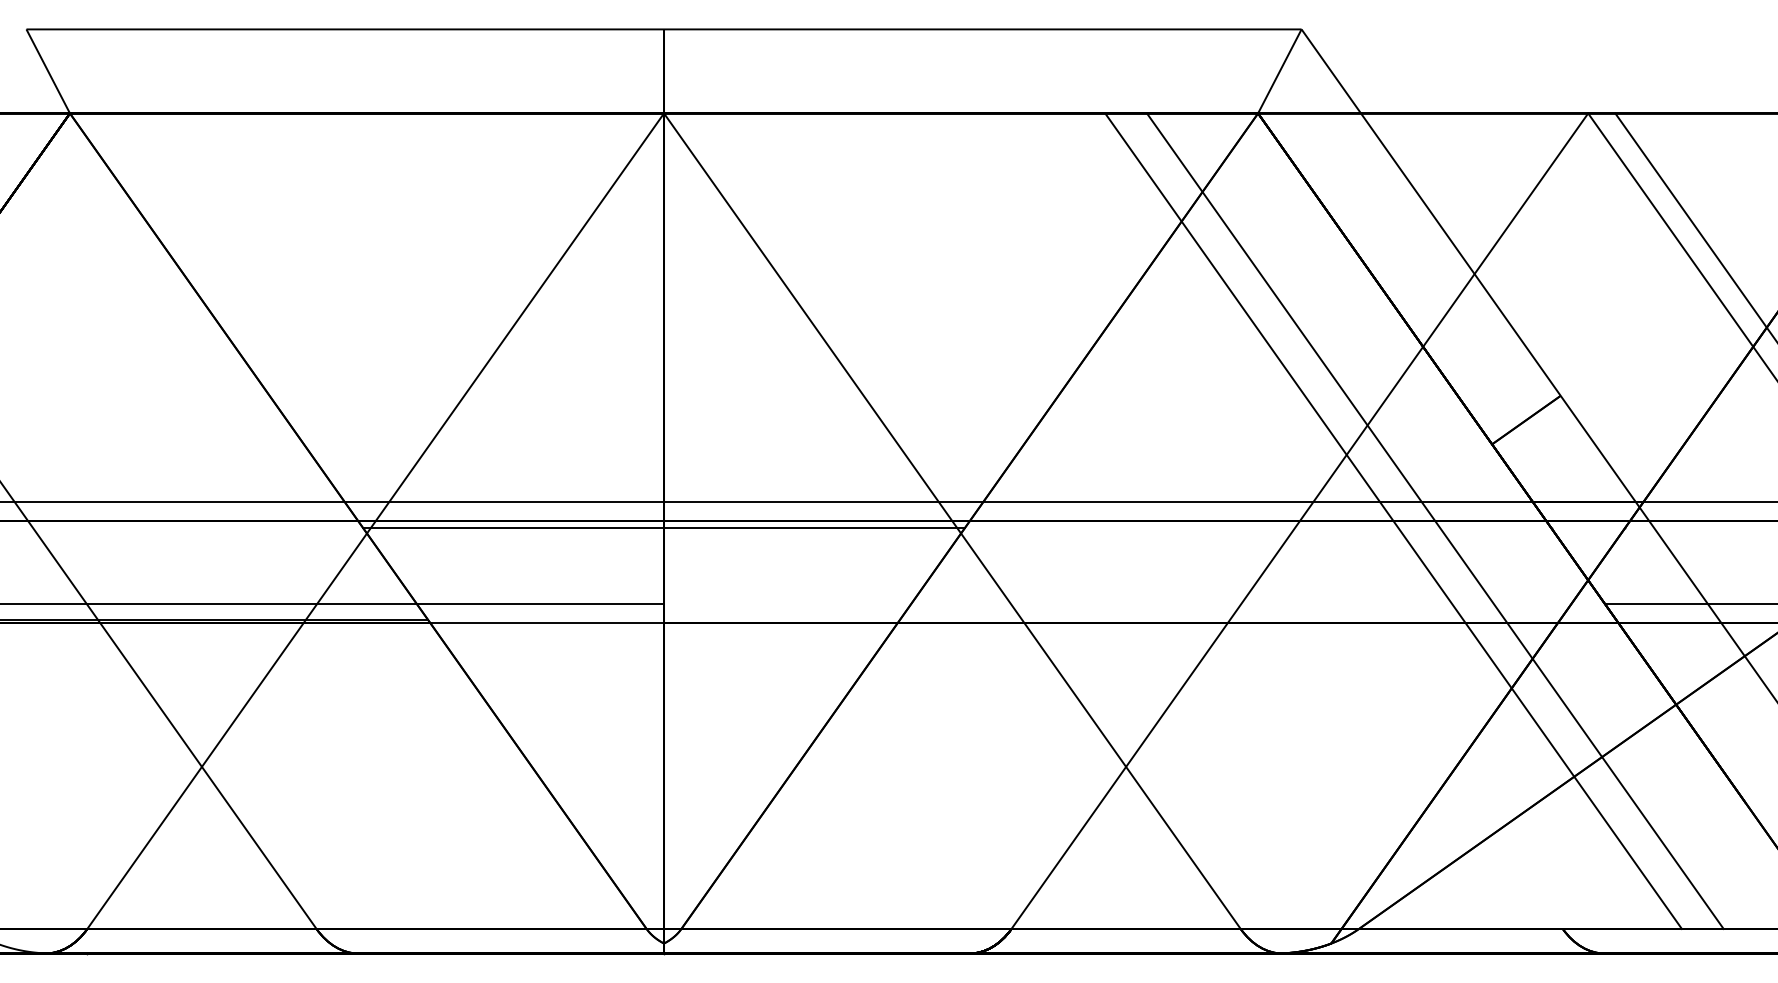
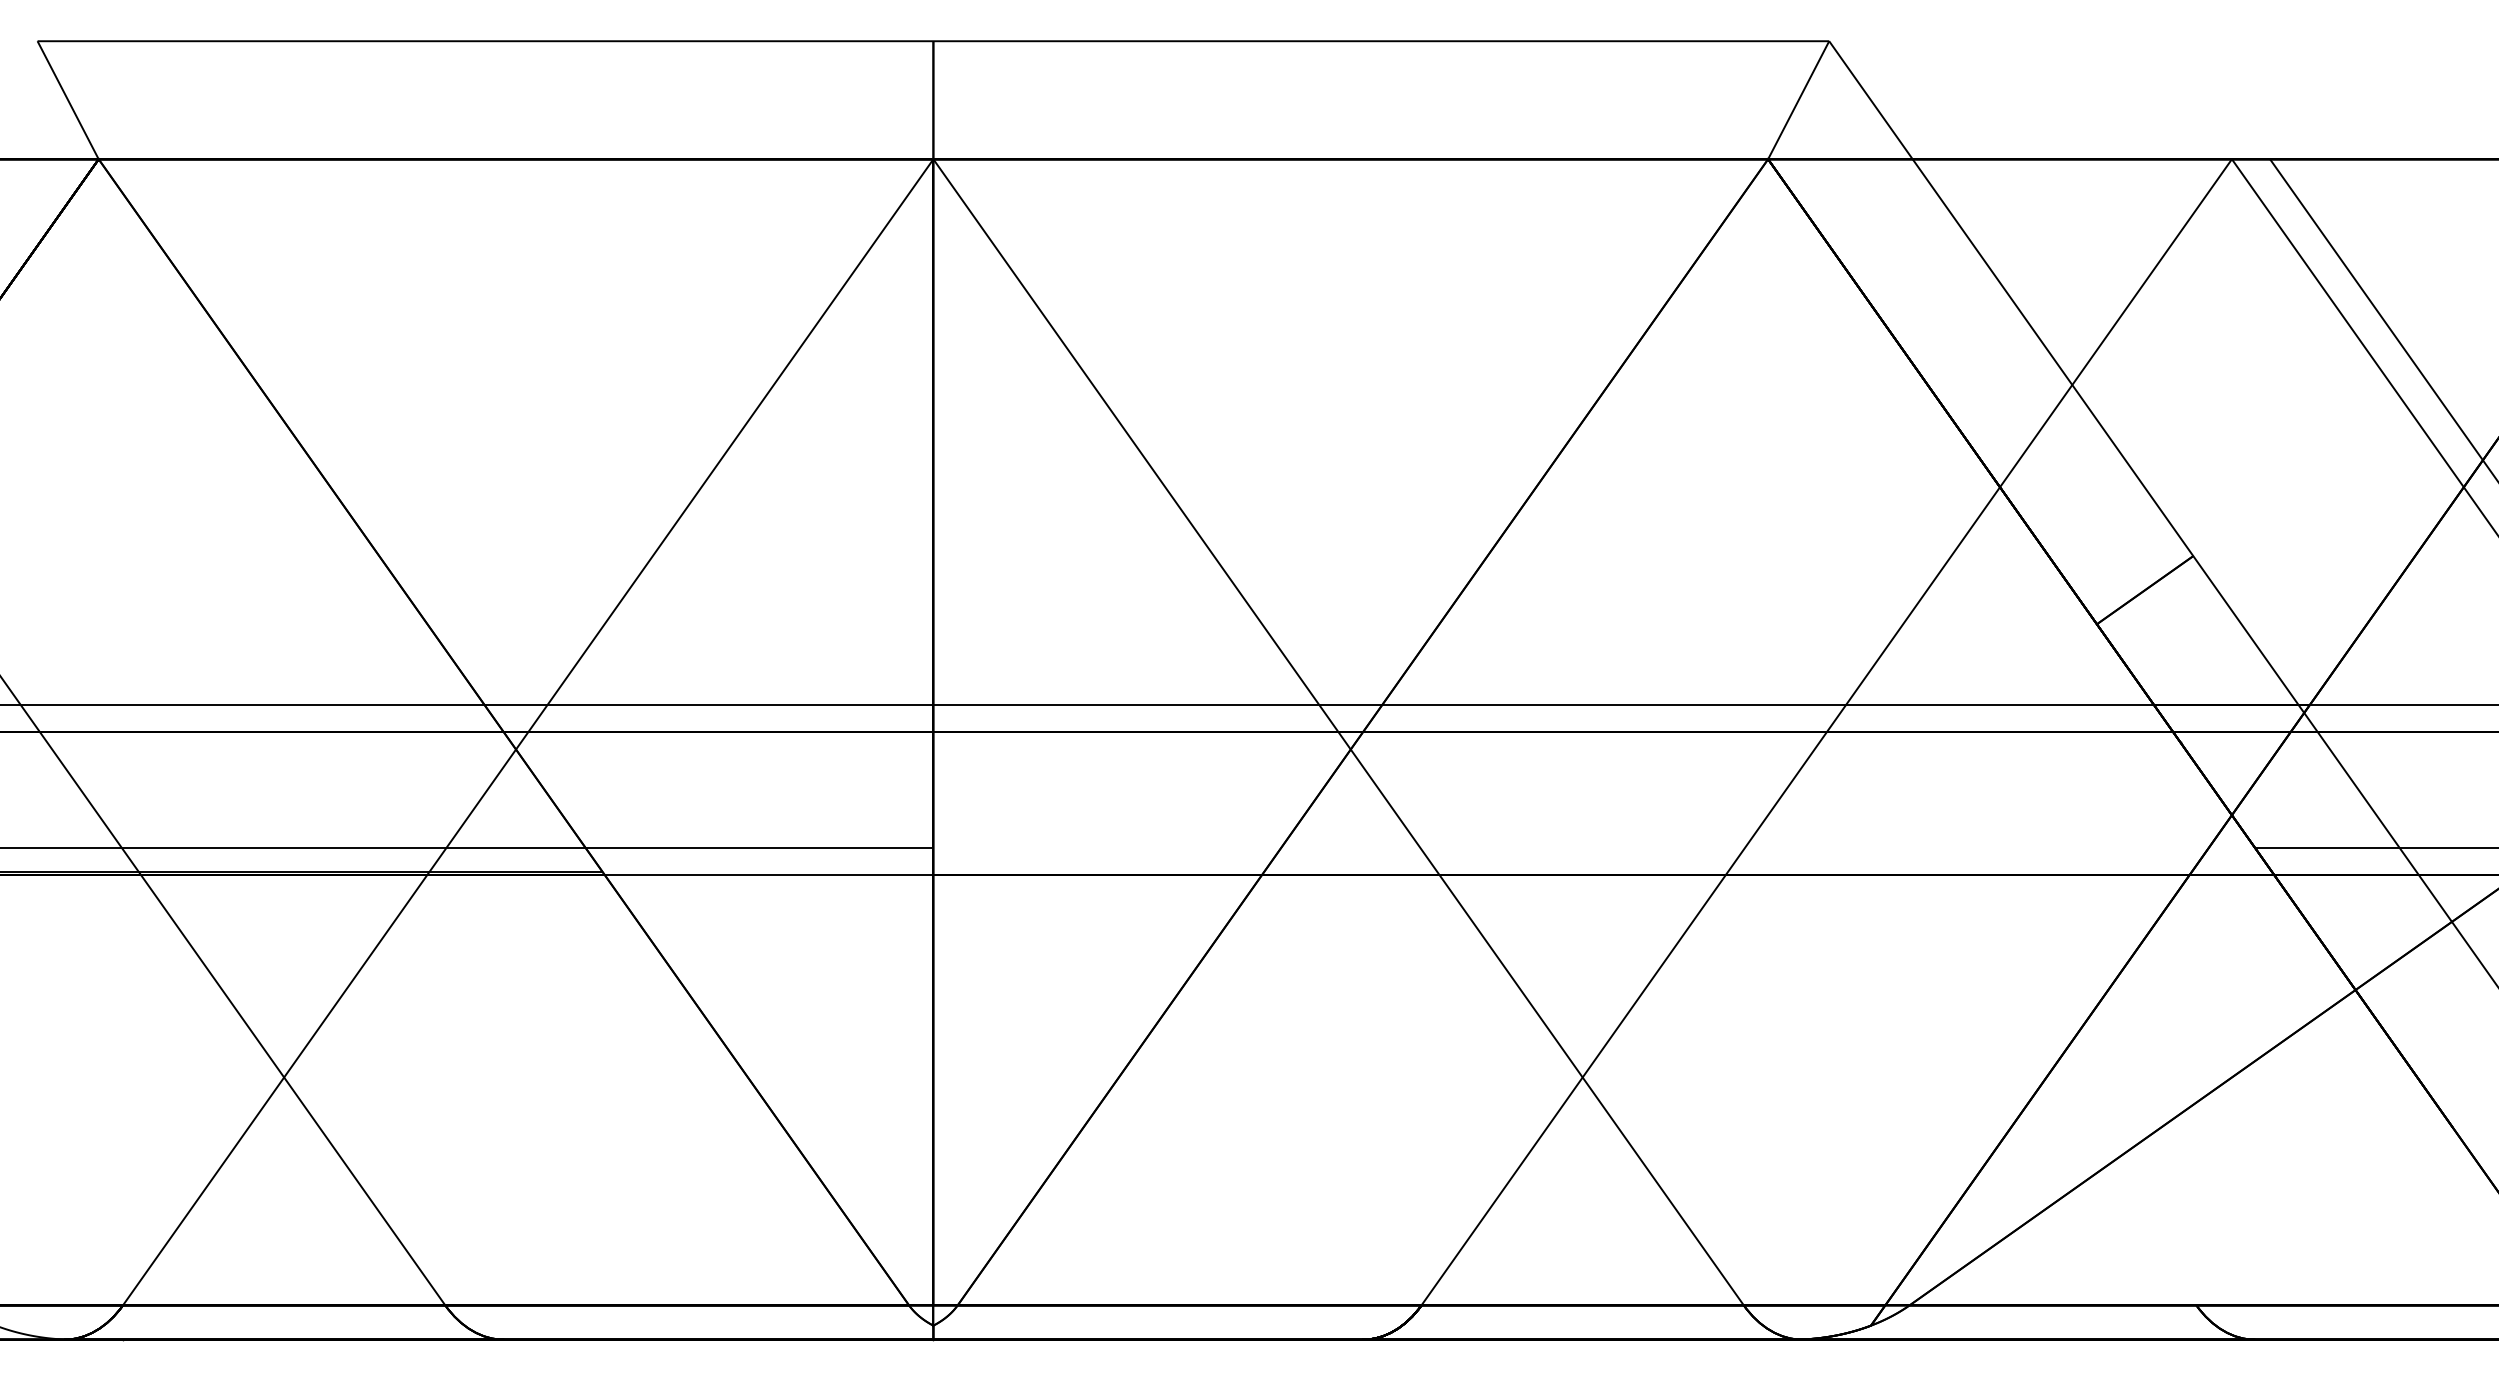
line: (1393, 521) -> (1958, 732), removed
line: (1435, 521) -> (2017, 732), removed
line: (664, 528) -> (933, 742), removed

